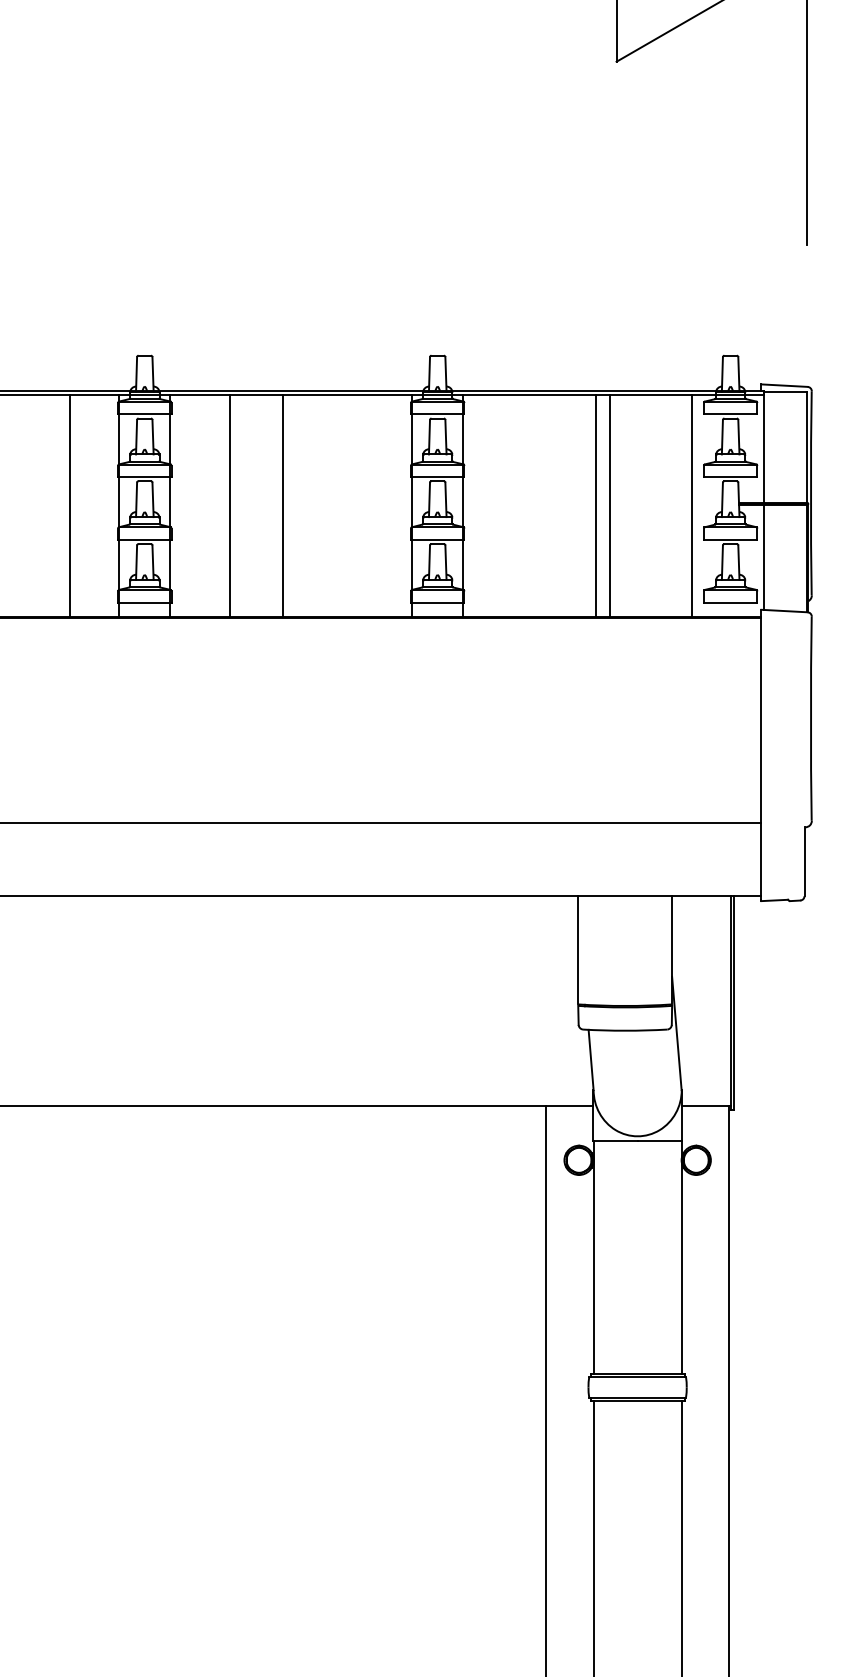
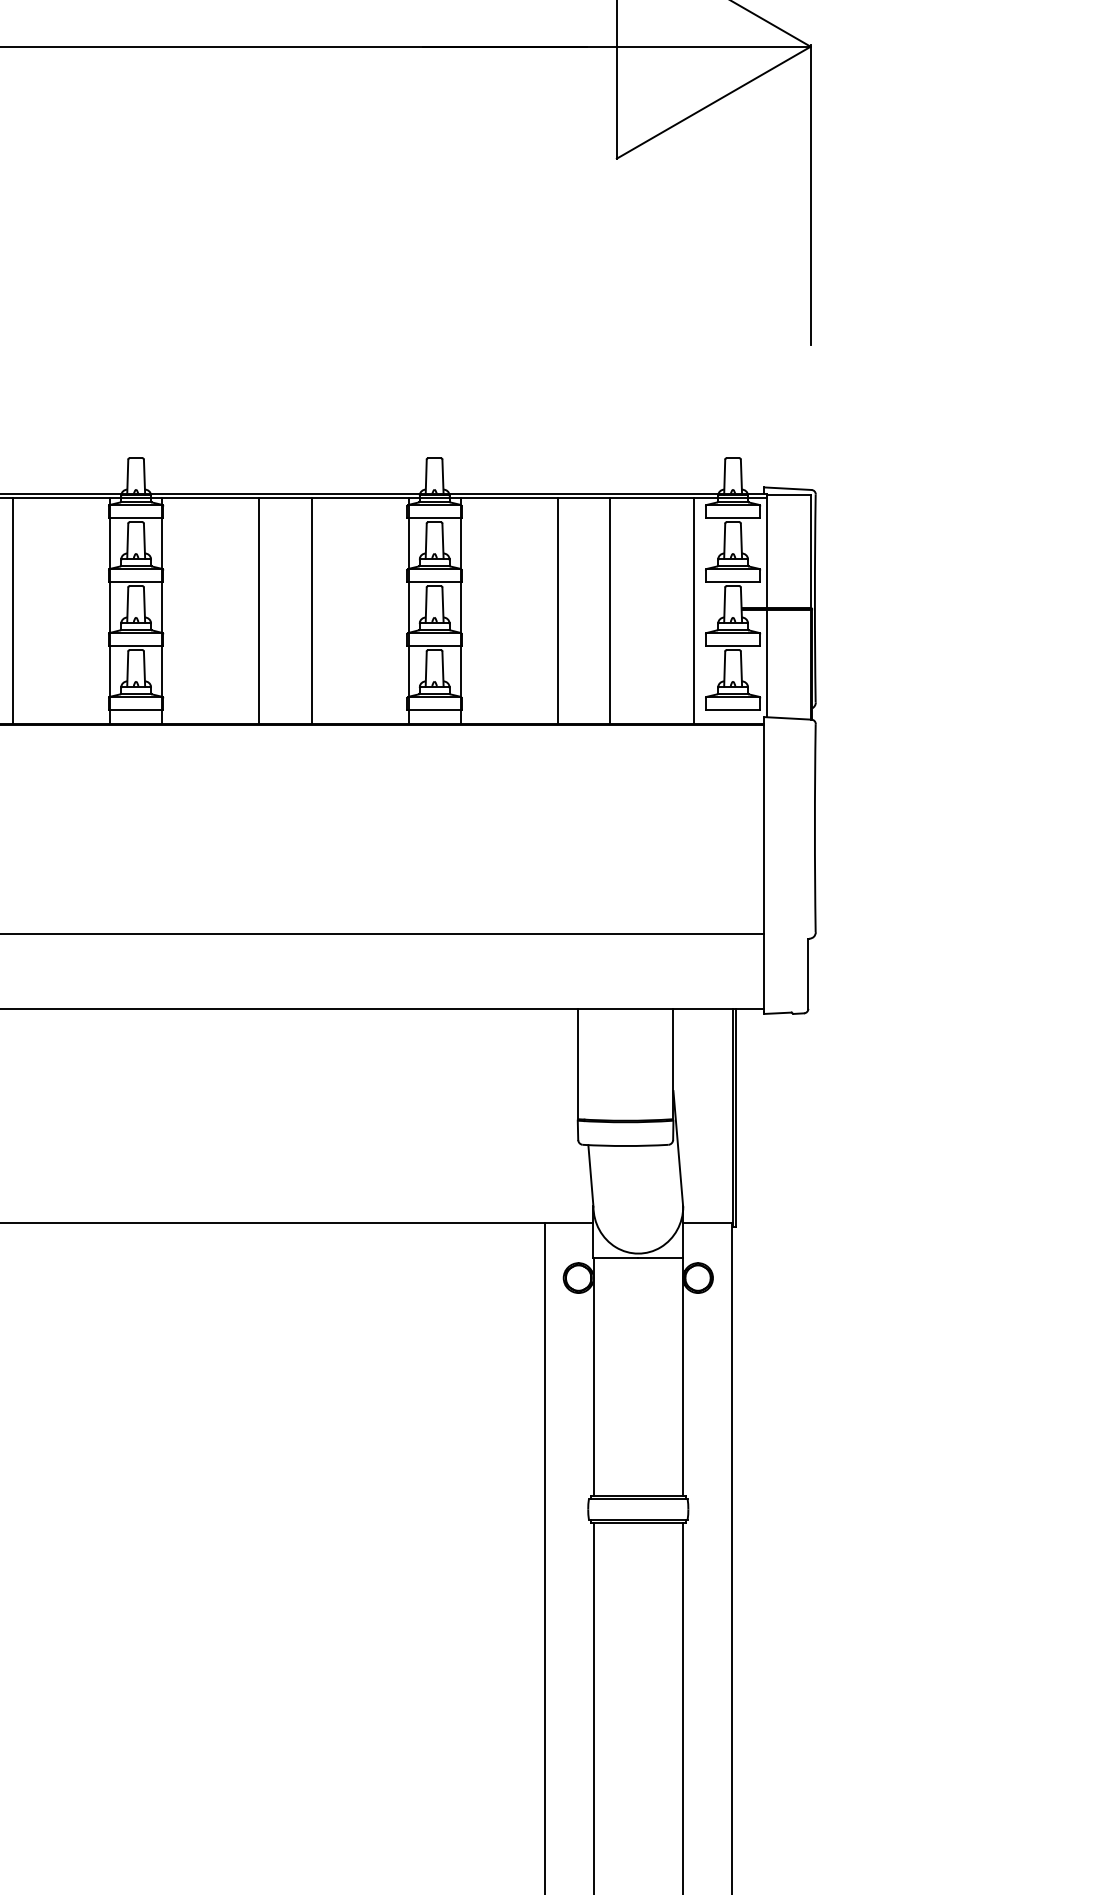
line: (70, 506) -> (13, 611), moved
line: (230, 506) -> (259, 611), moved
line: (282, 506) -> (311, 611), moved
line: (595, 506) -> (557, 611), moved

